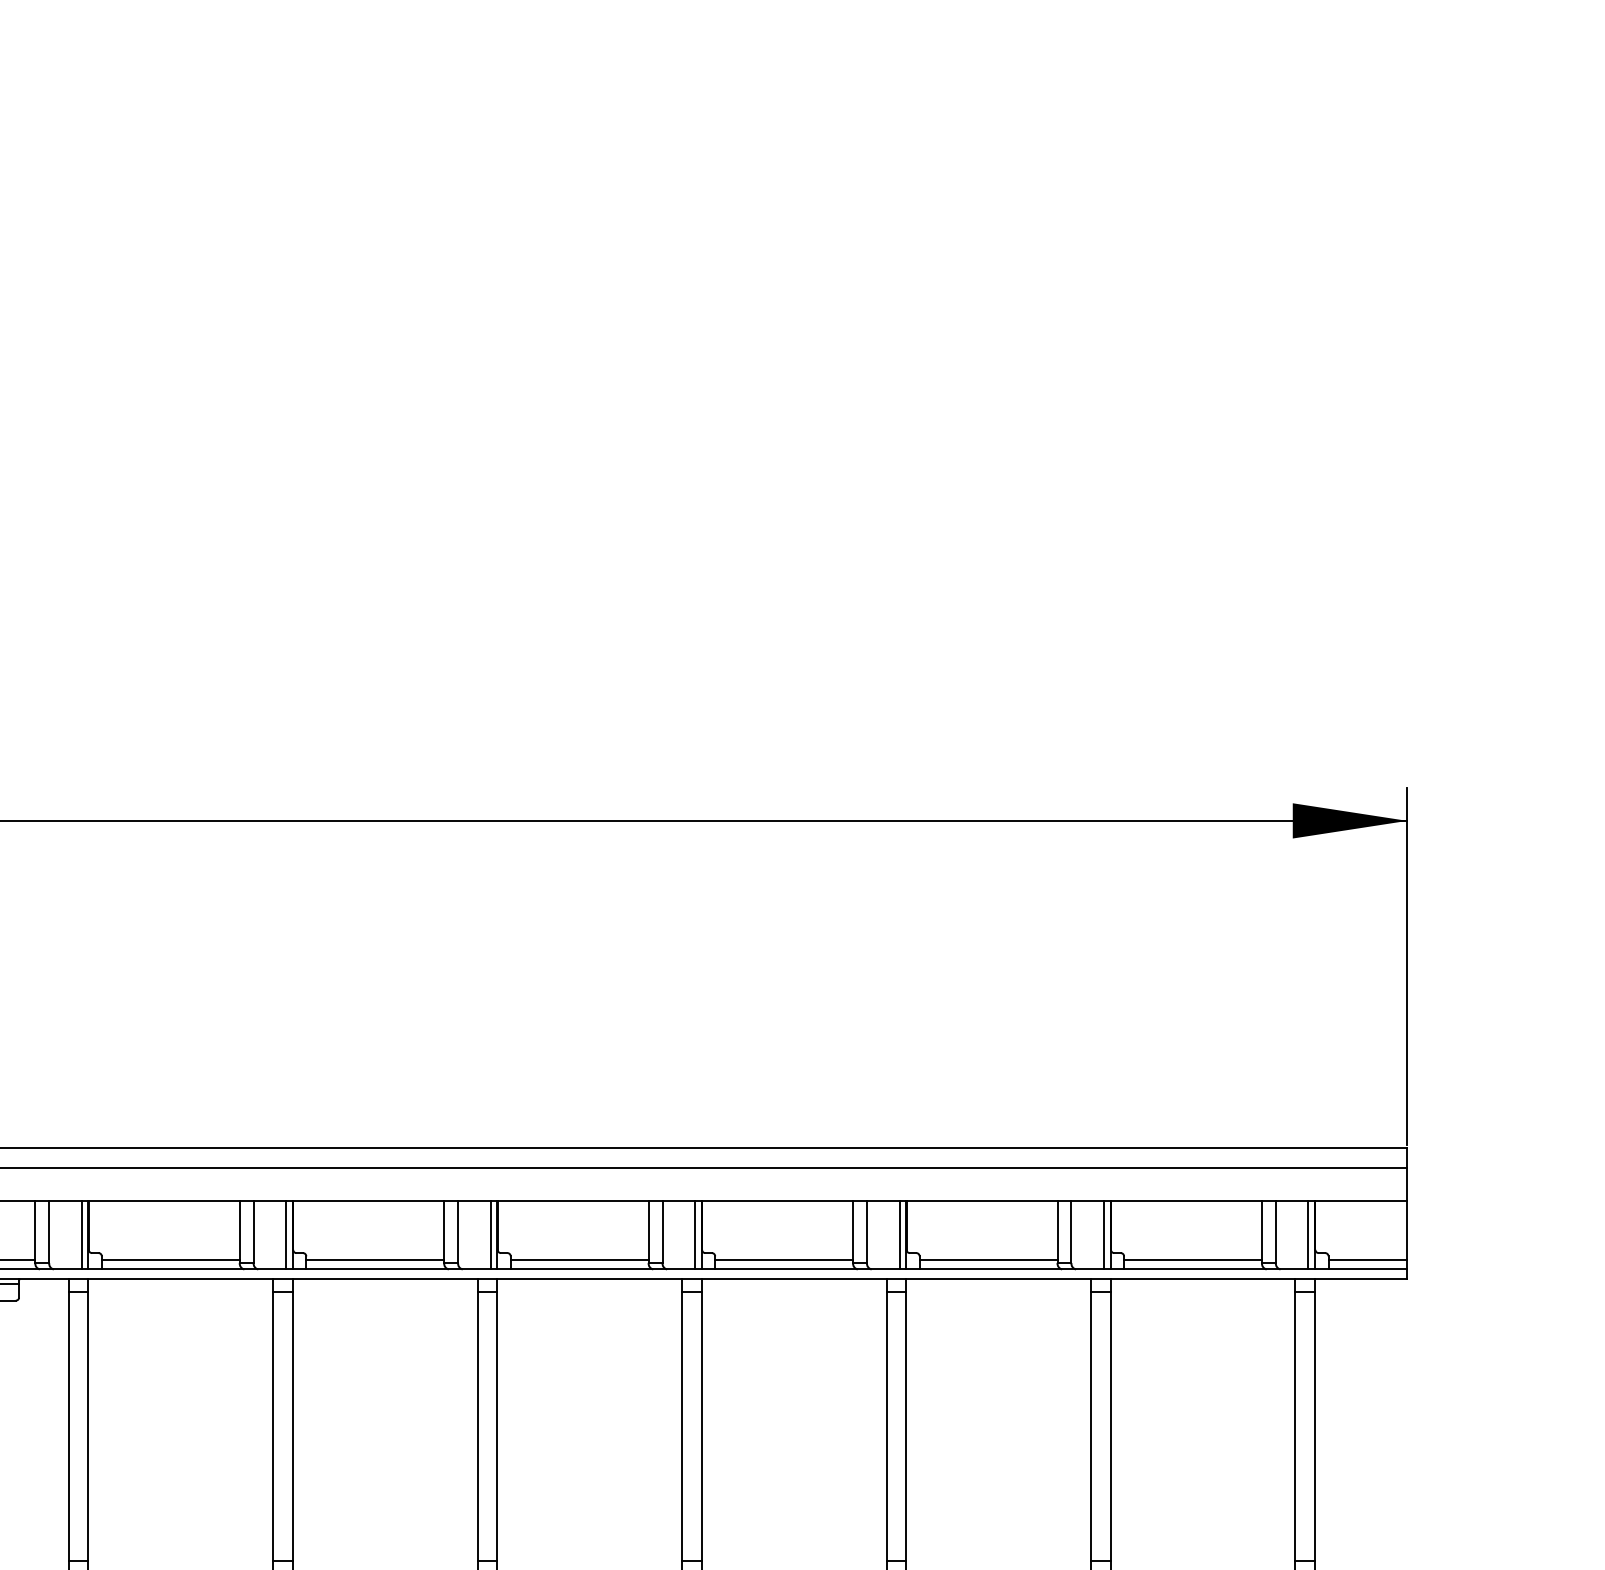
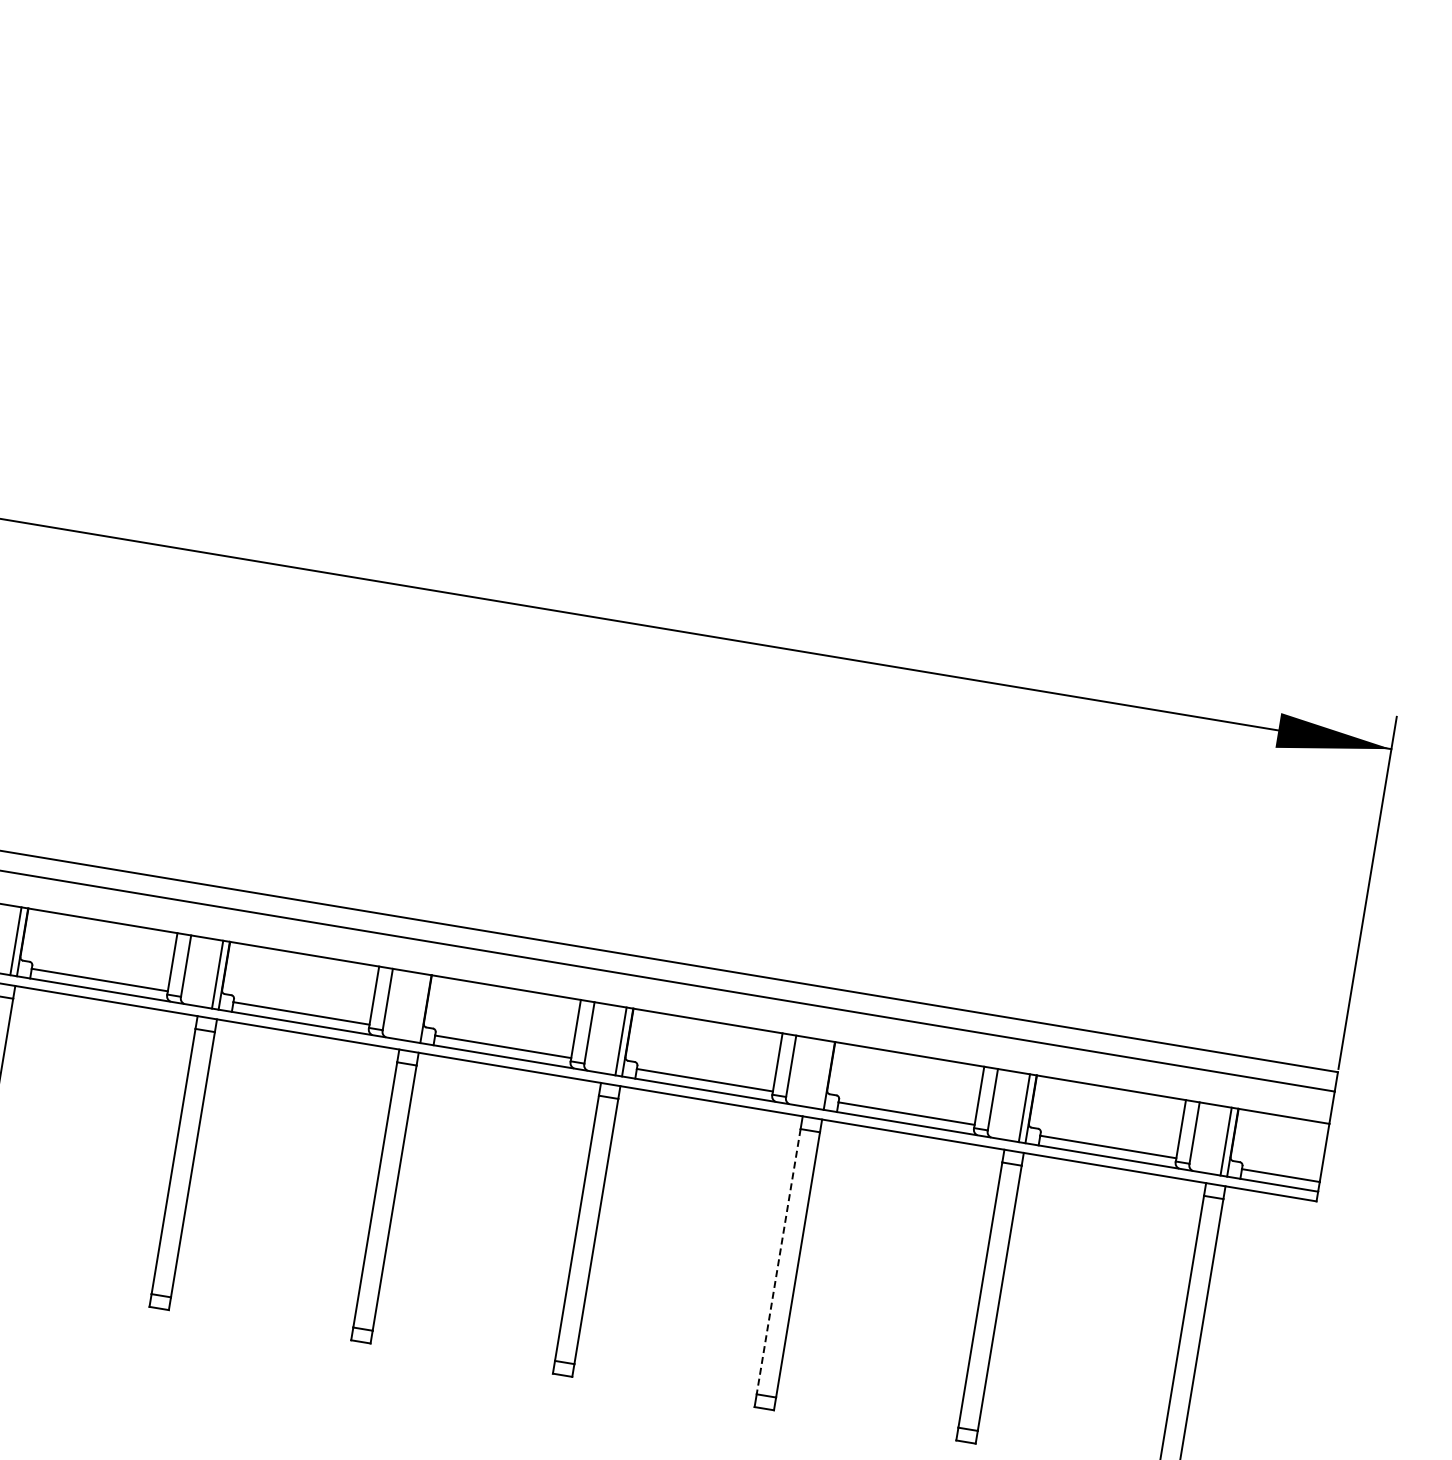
line: (490, 1234) -> (419, 1007), removed
line: (899, 1234) -> (822, 1074), removed
line: (886, 1427) -> (778, 1262), solid -> dashed

